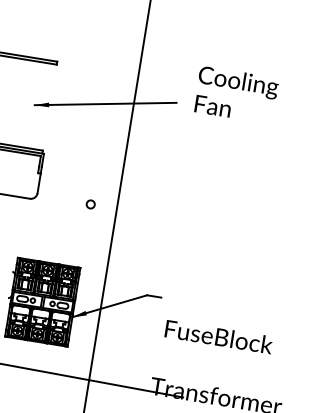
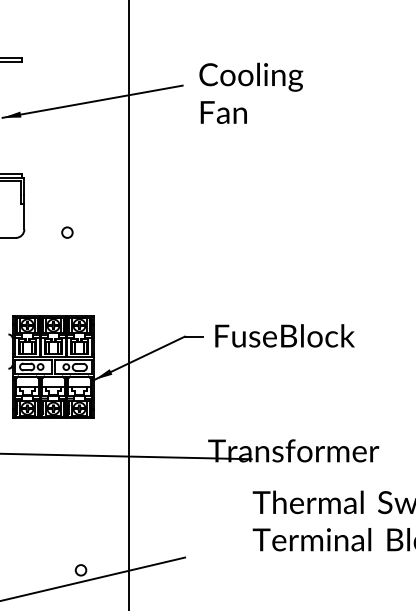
text: (236, 94) -> (251, 92), moved
circle: (90, 204) -> (67, 232), moved
text: (218, 336) -> (284, 335), moved

